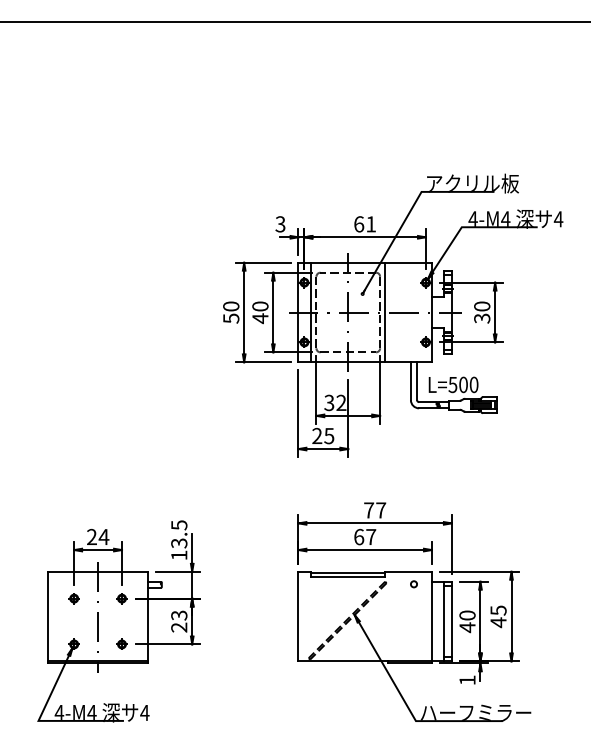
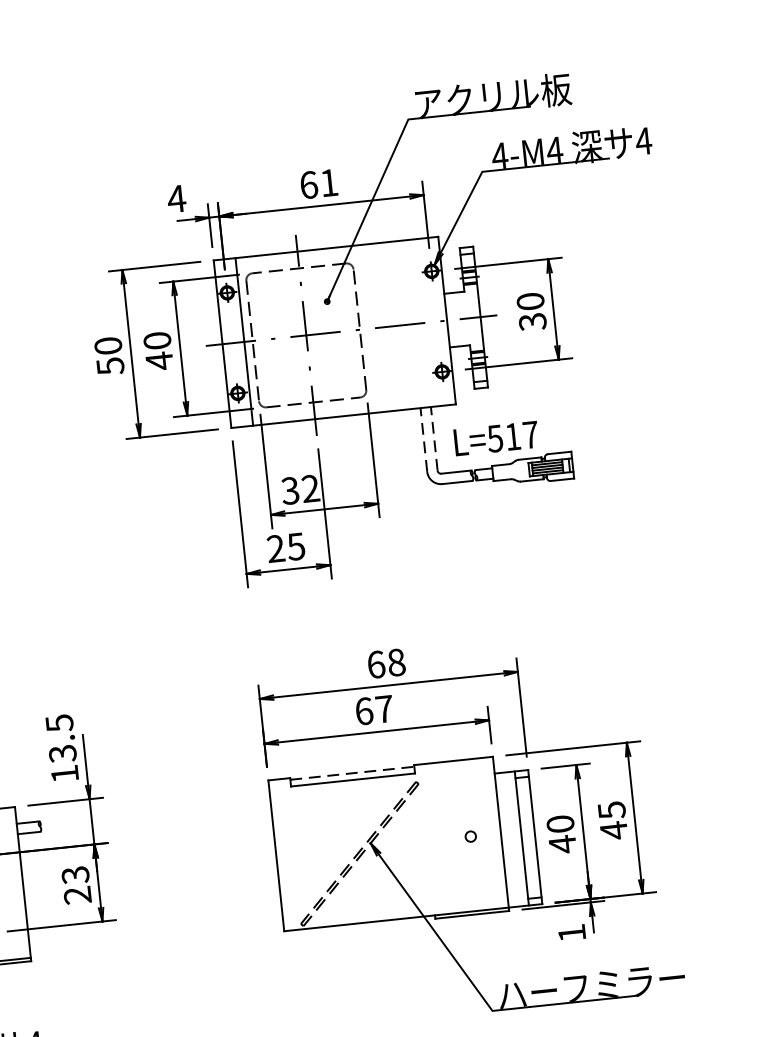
text: (280, 224) -> (176, 199), 3 -> 4
line: (385, 312) -> (368, 328), removed
line: (410, 381) -> (423, 440), solid -> dashed
line: (417, 381) -> (434, 439), solid -> dashed
text: (468, 384) -> (521, 435), L=500 -> L=517
text: (375, 510) -> (387, 663), 77 -> 68
line: (348, 572) -> (352, 772), solid -> dashed
circle: (413, 584) -> (470, 837), moved

